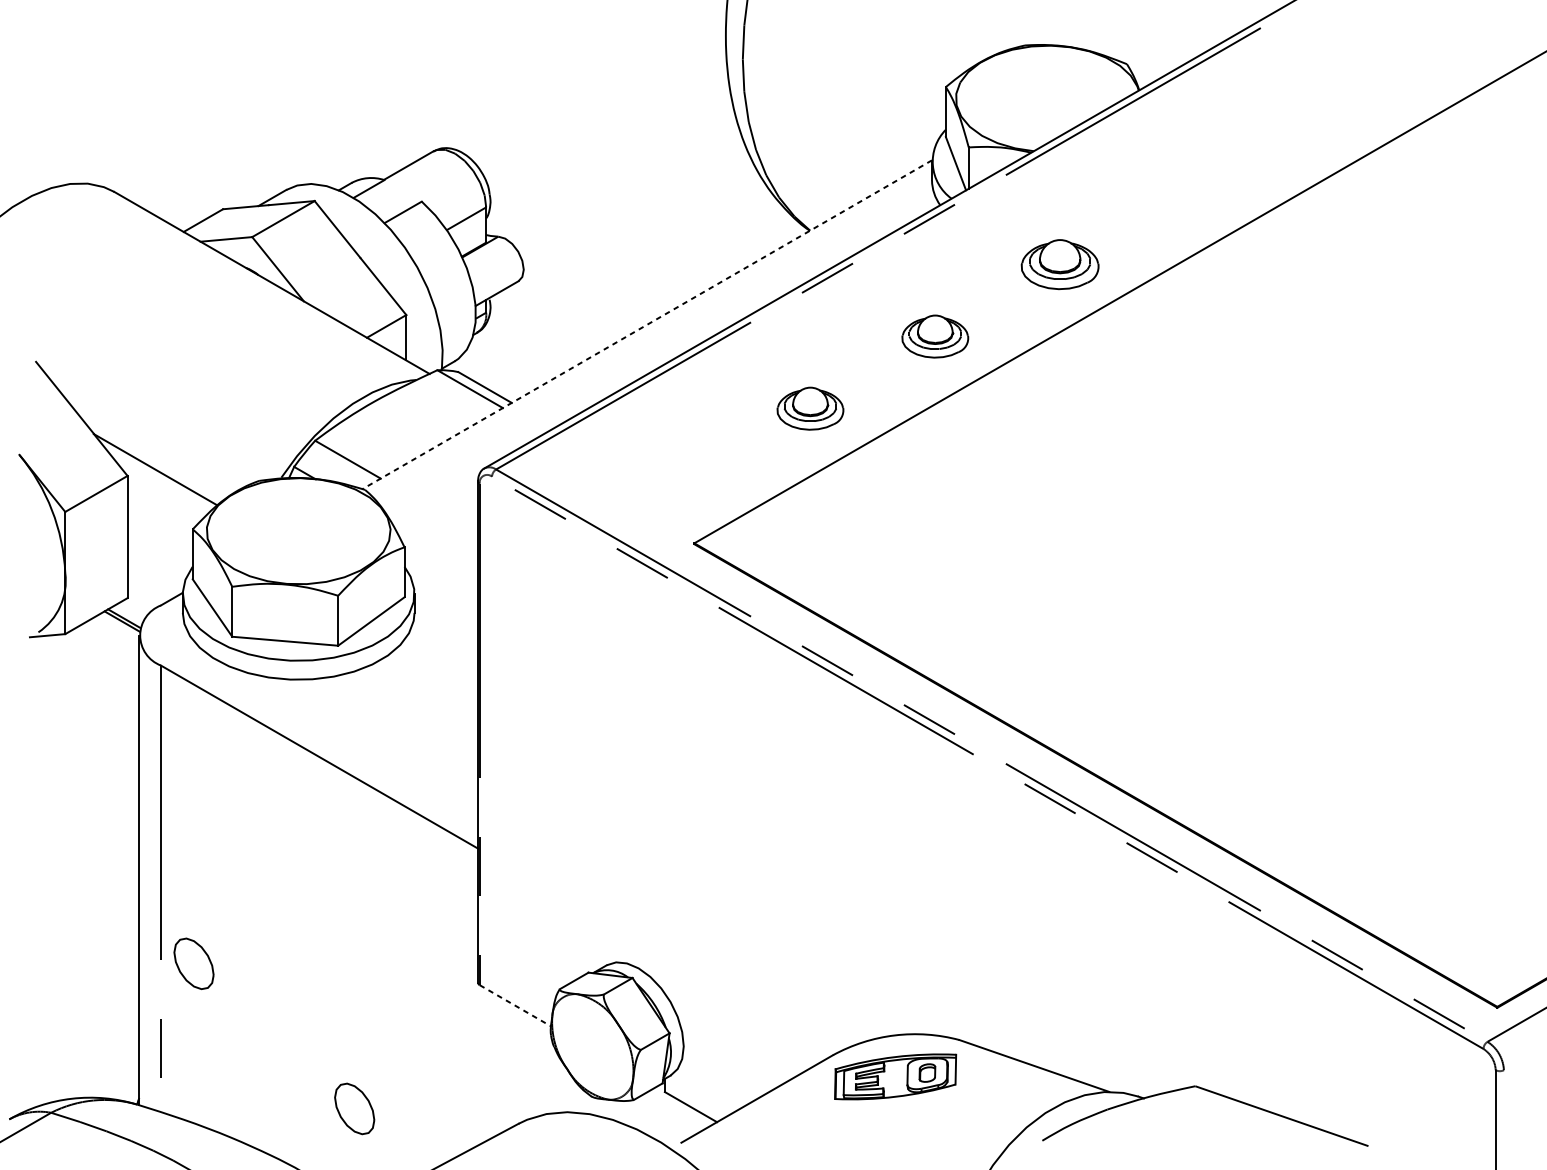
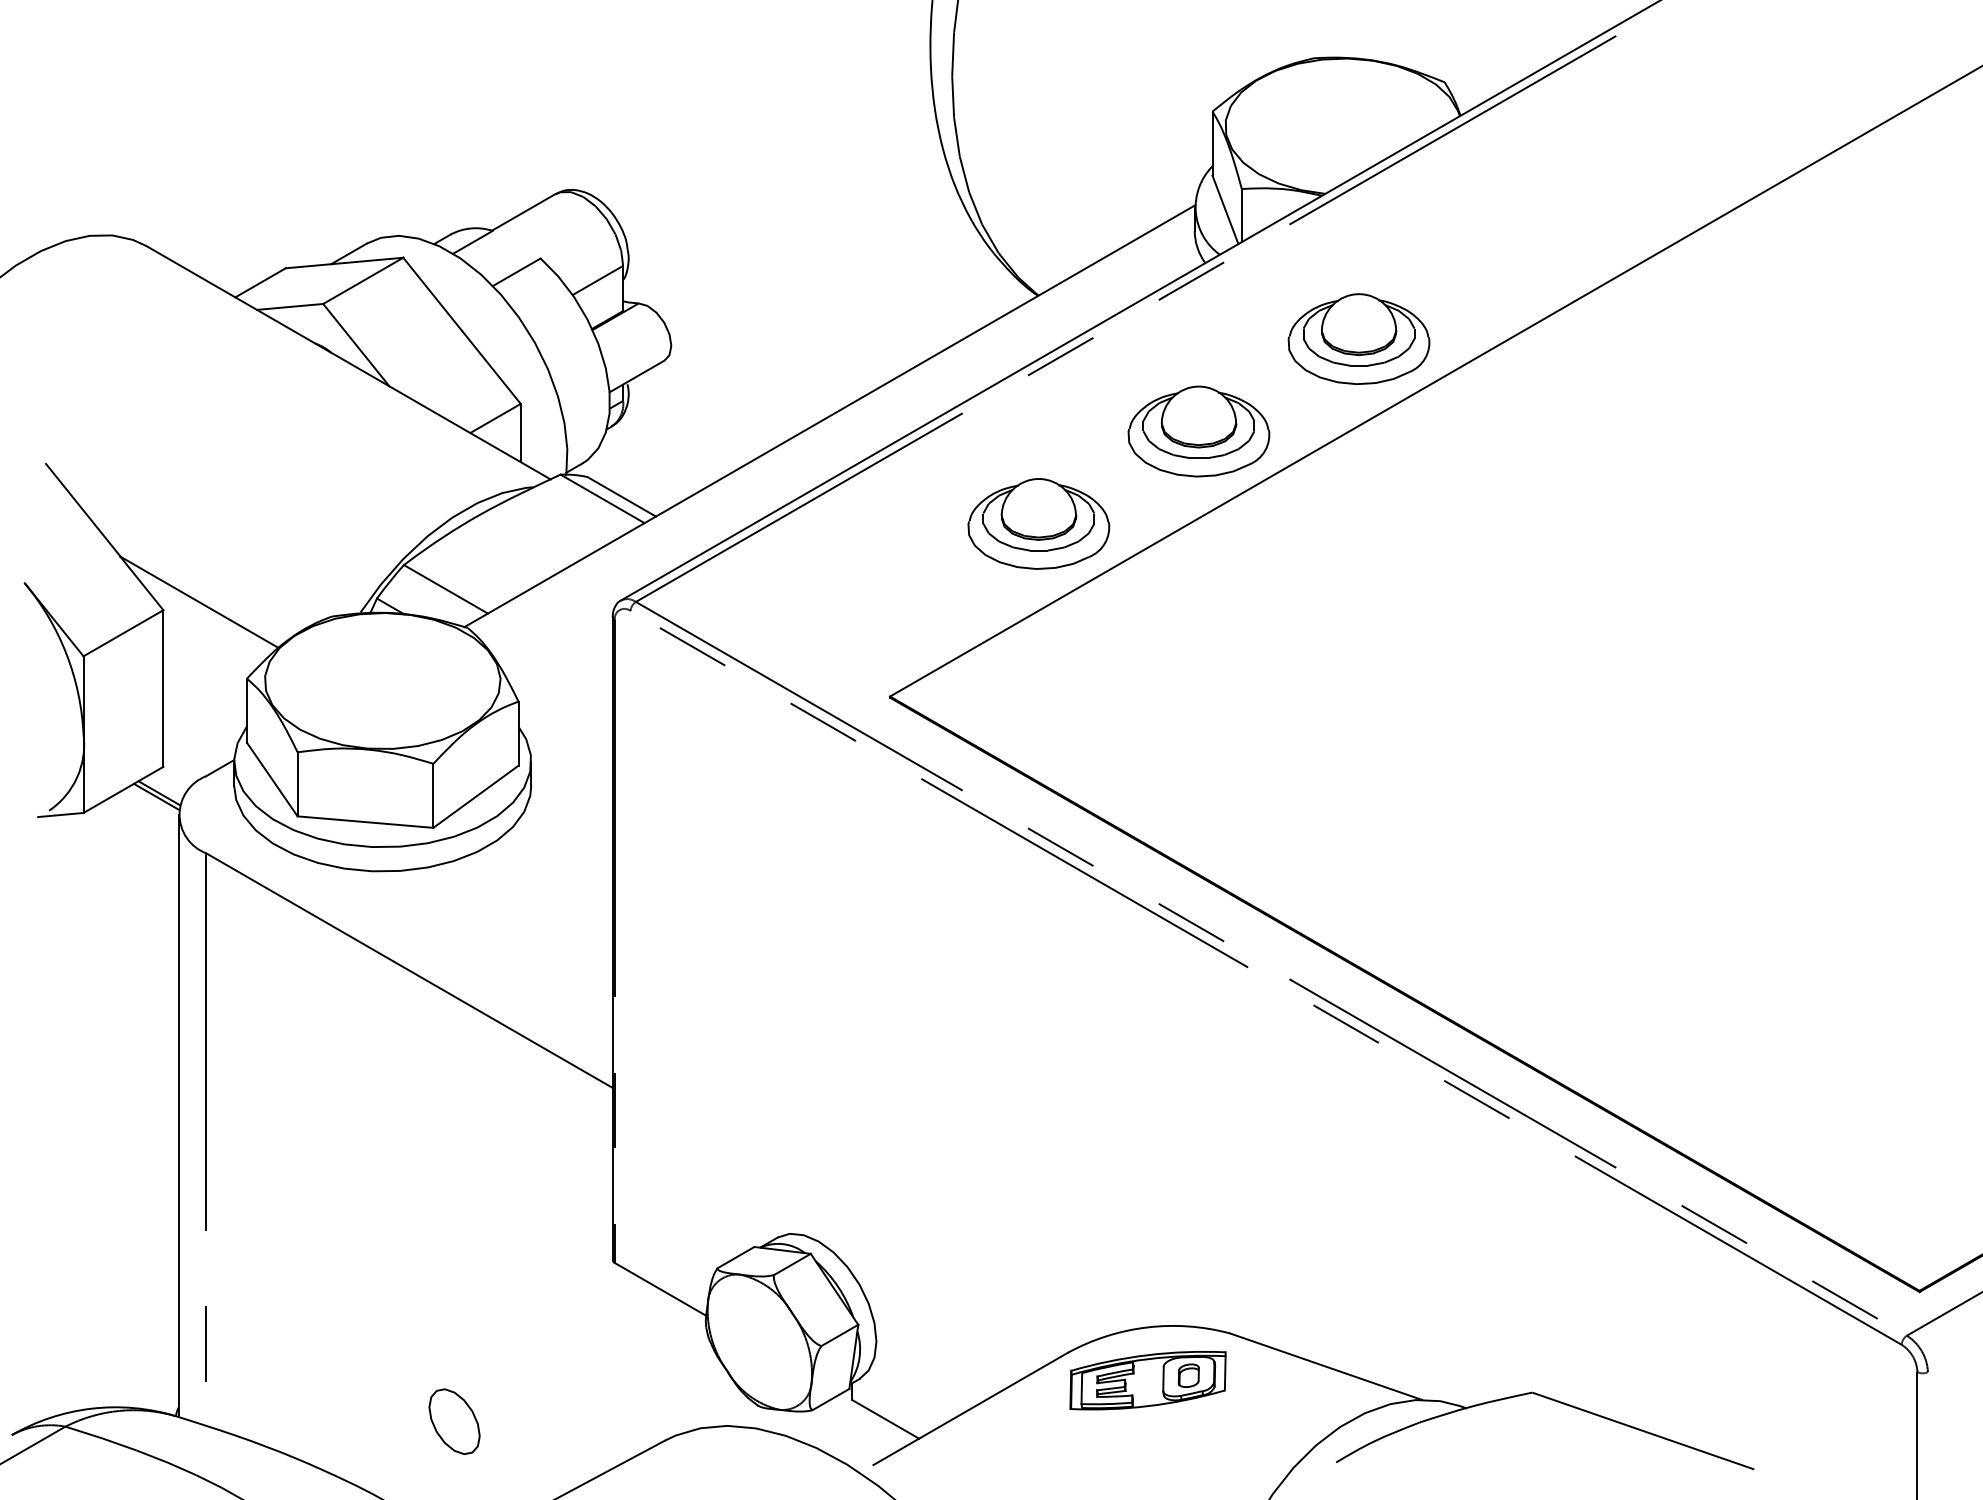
part: (1059, 264) -> (1358, 339), size x1.43
line: (647, 324) -> (829, 416), dashed -> solid
part: (934, 336) -> (1198, 431), size x1.67
part: (810, 408) -> (1038, 523), size x1.67
part: (193, 963) -> (248, 1235), removed
line: (515, 1005) -> (660, 1289), dashed -> solid

